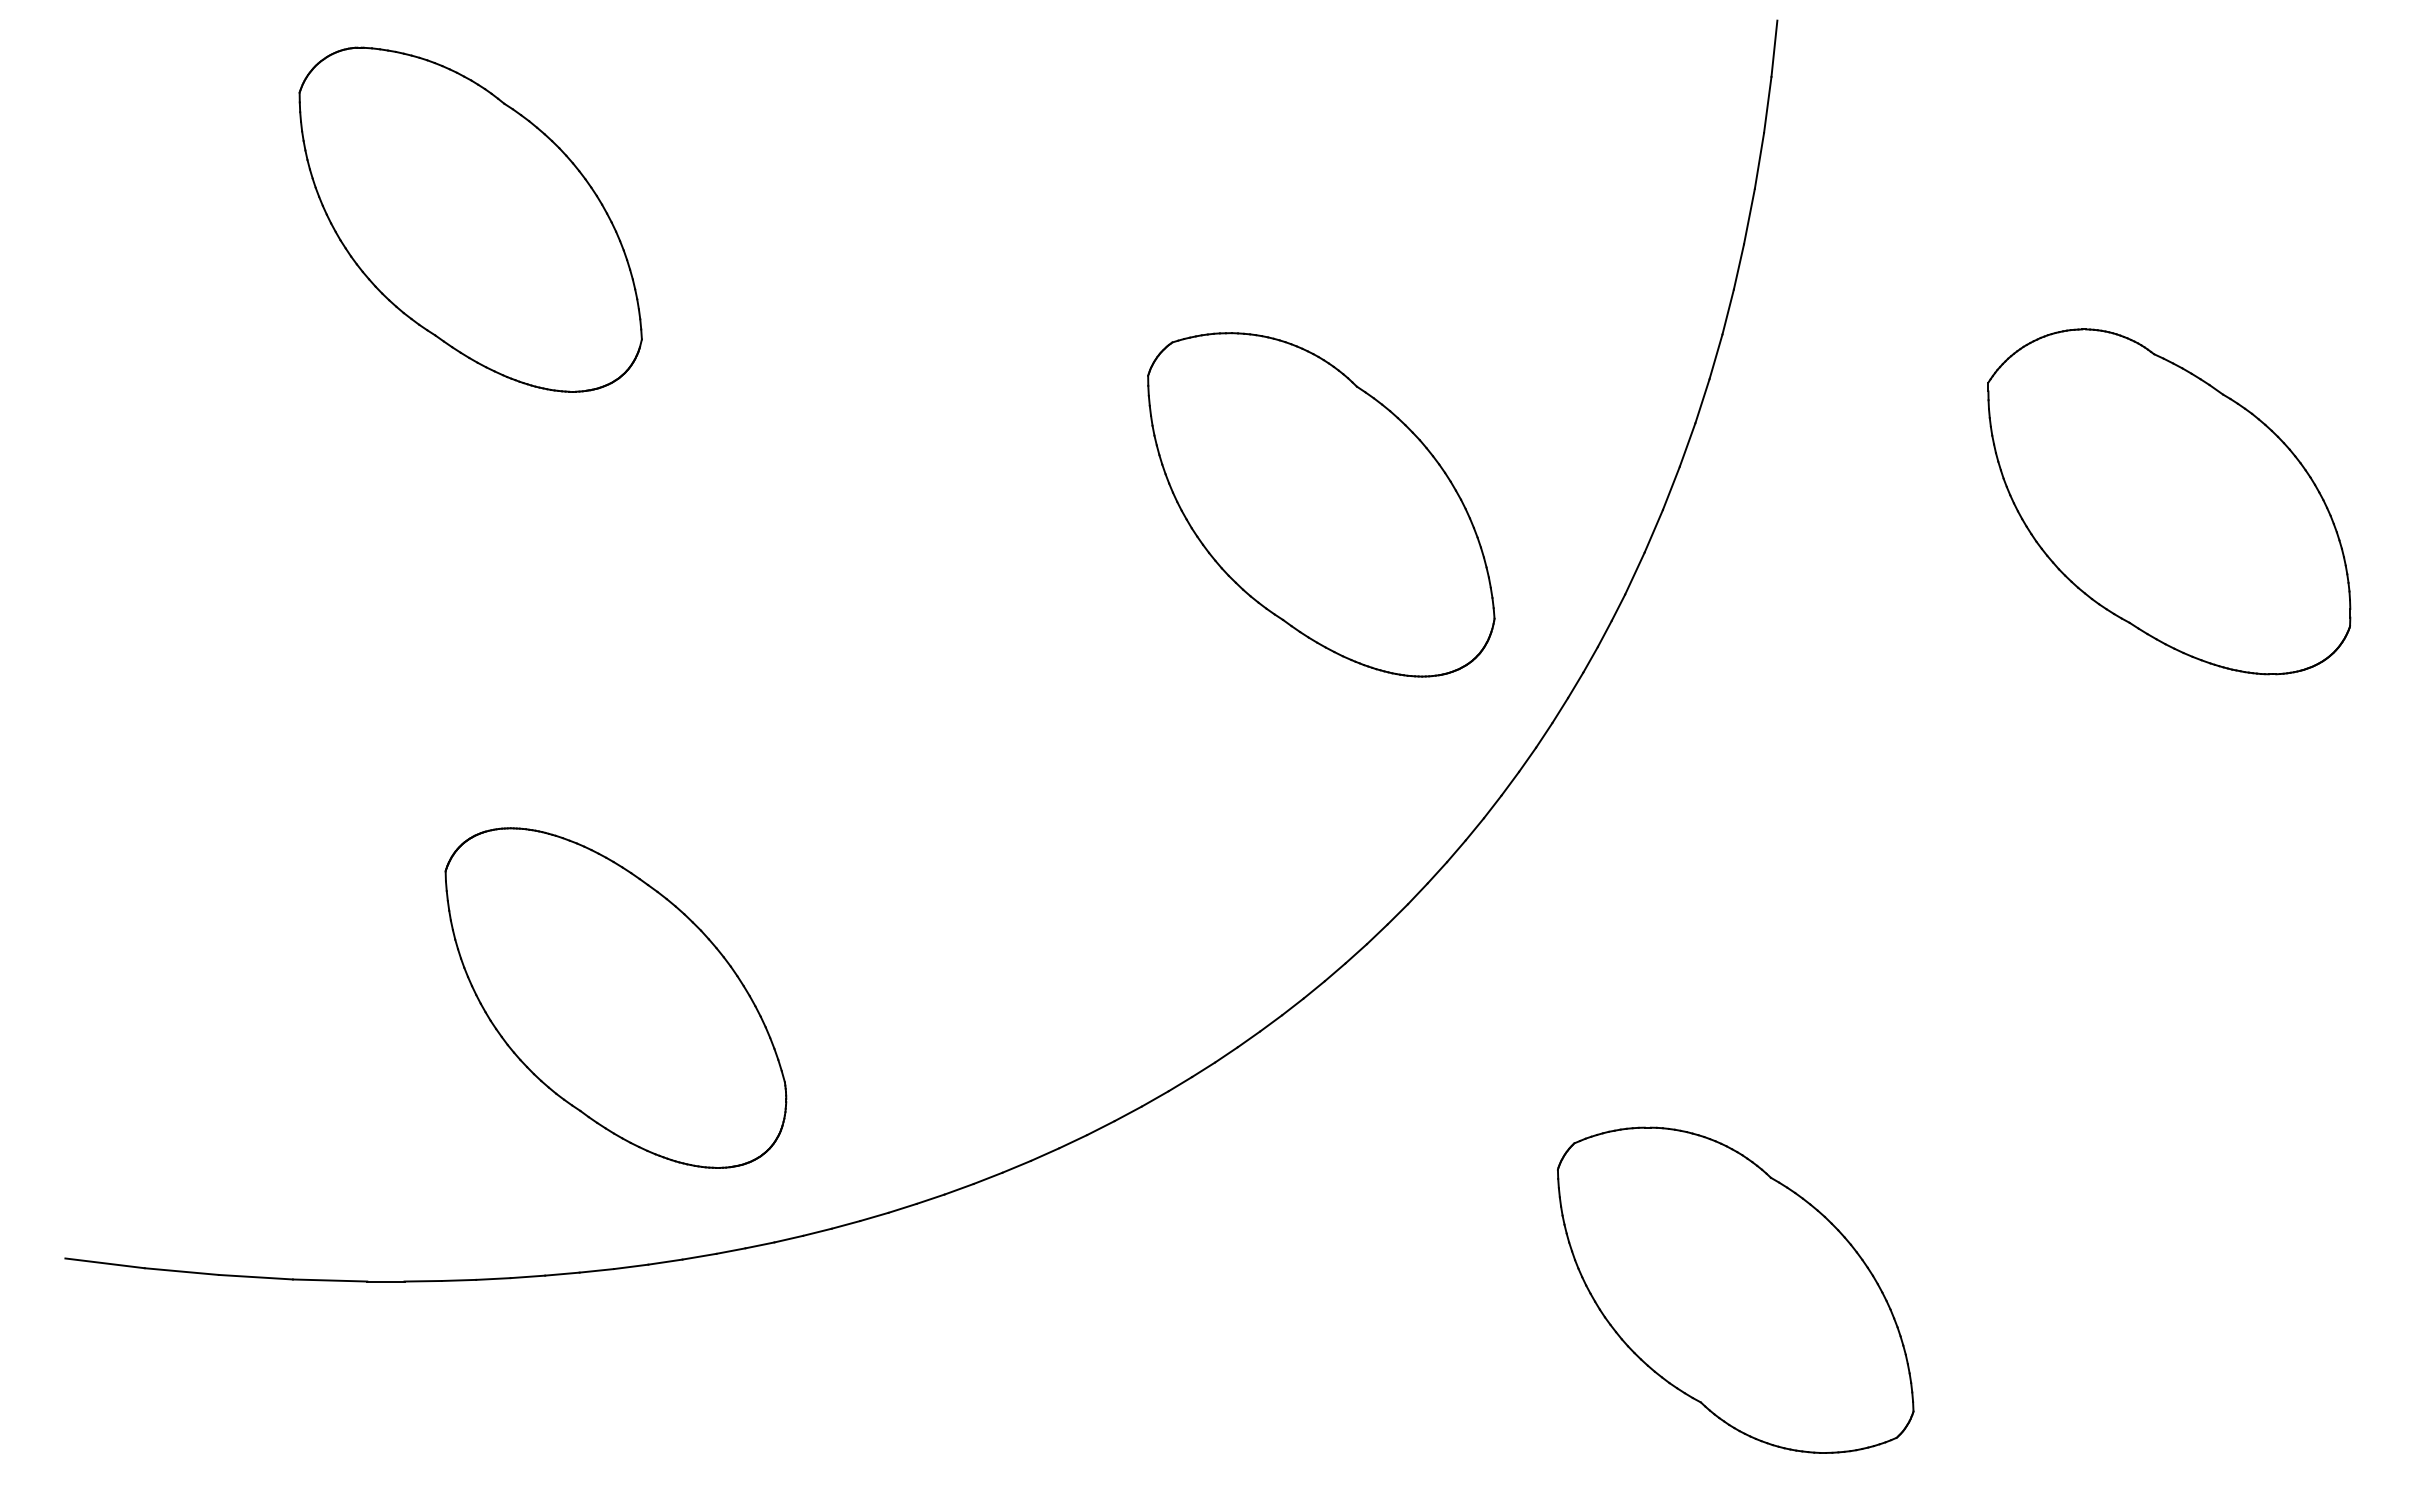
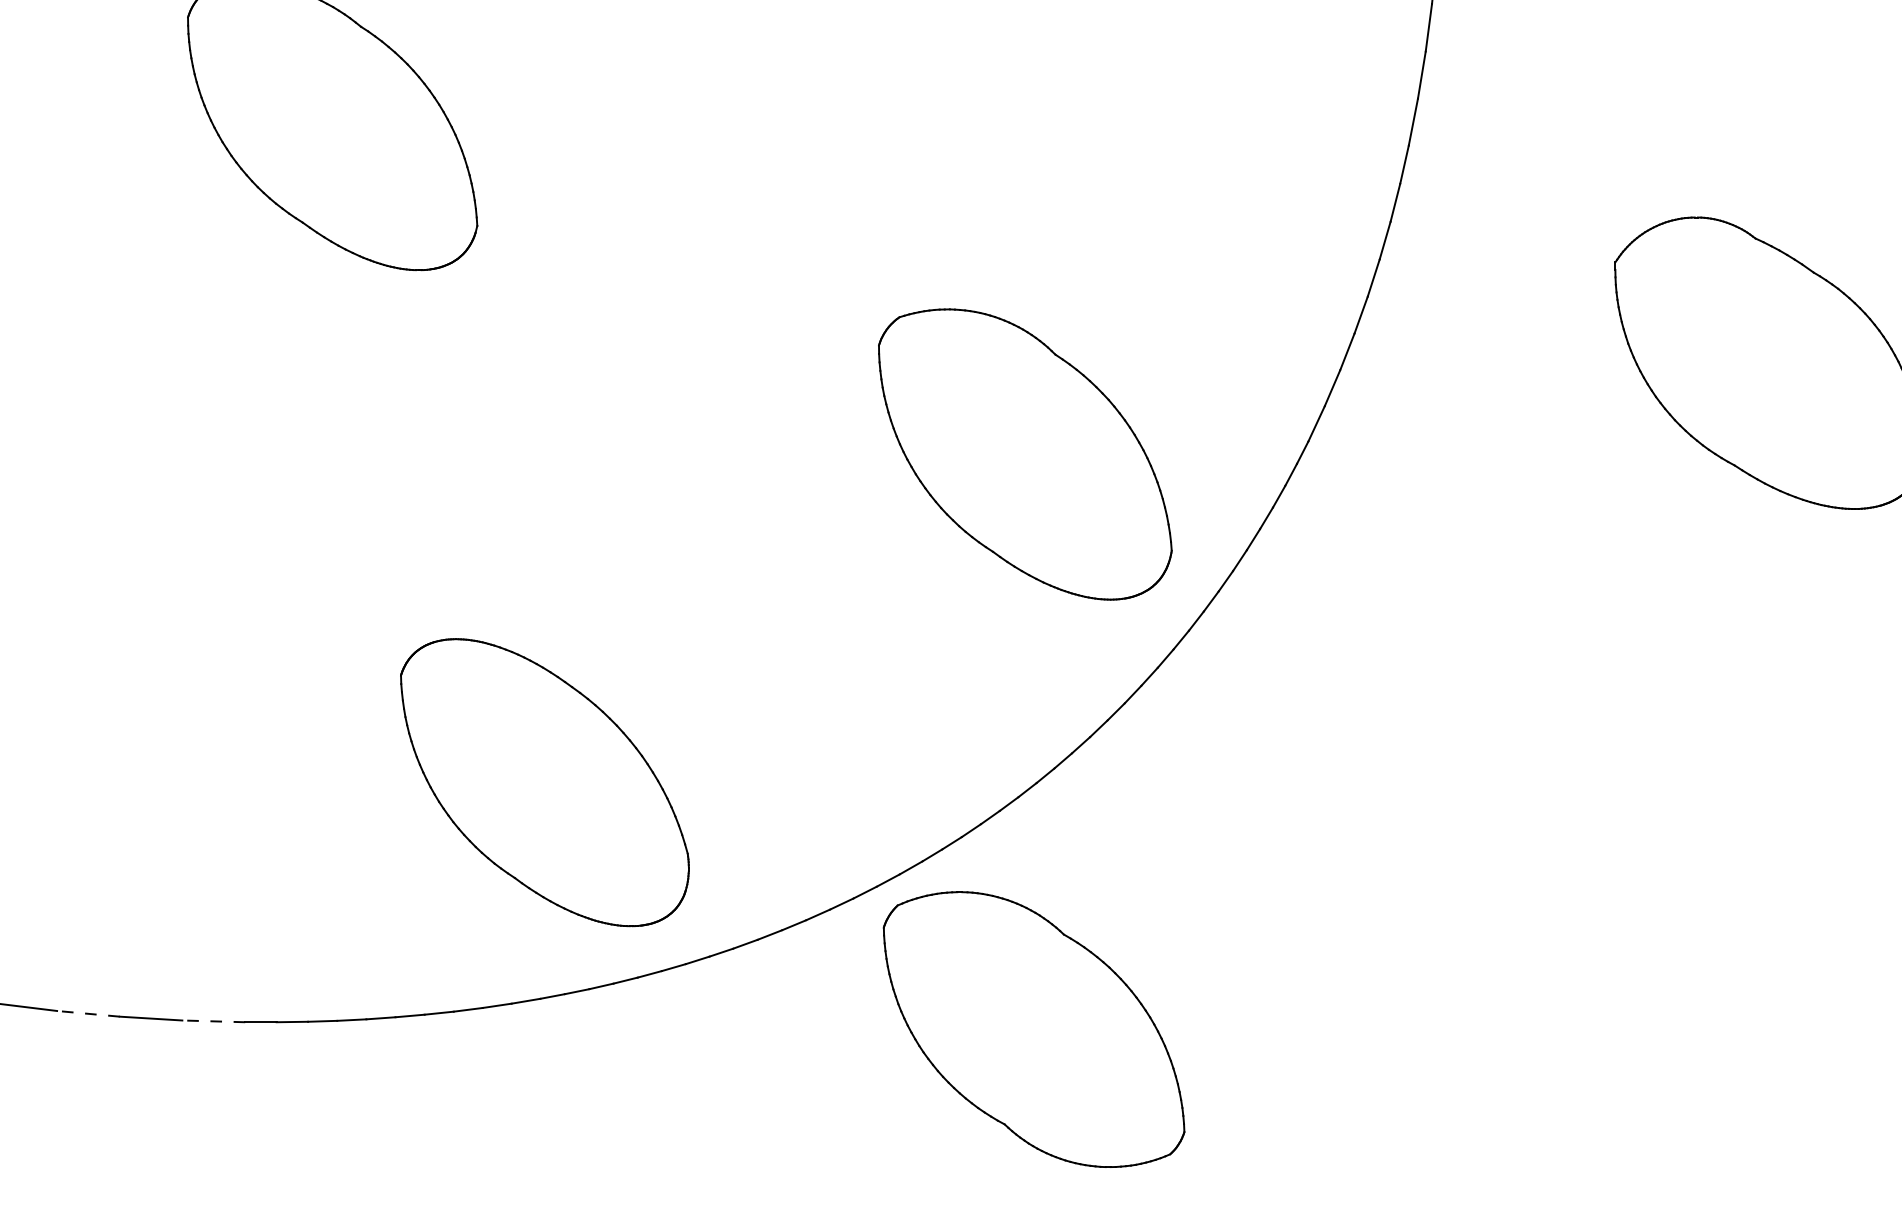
part: (1321, 504) -> (1025, 454), moved
part: (615, 997) -> (544, 782), moved
line: (181, 1271) -> (88, 1013), solid -> dashed
line: (329, 1280) -> (213, 1021), solid -> dashed
part: (1735, 1289) -> (1033, 1028), moved

